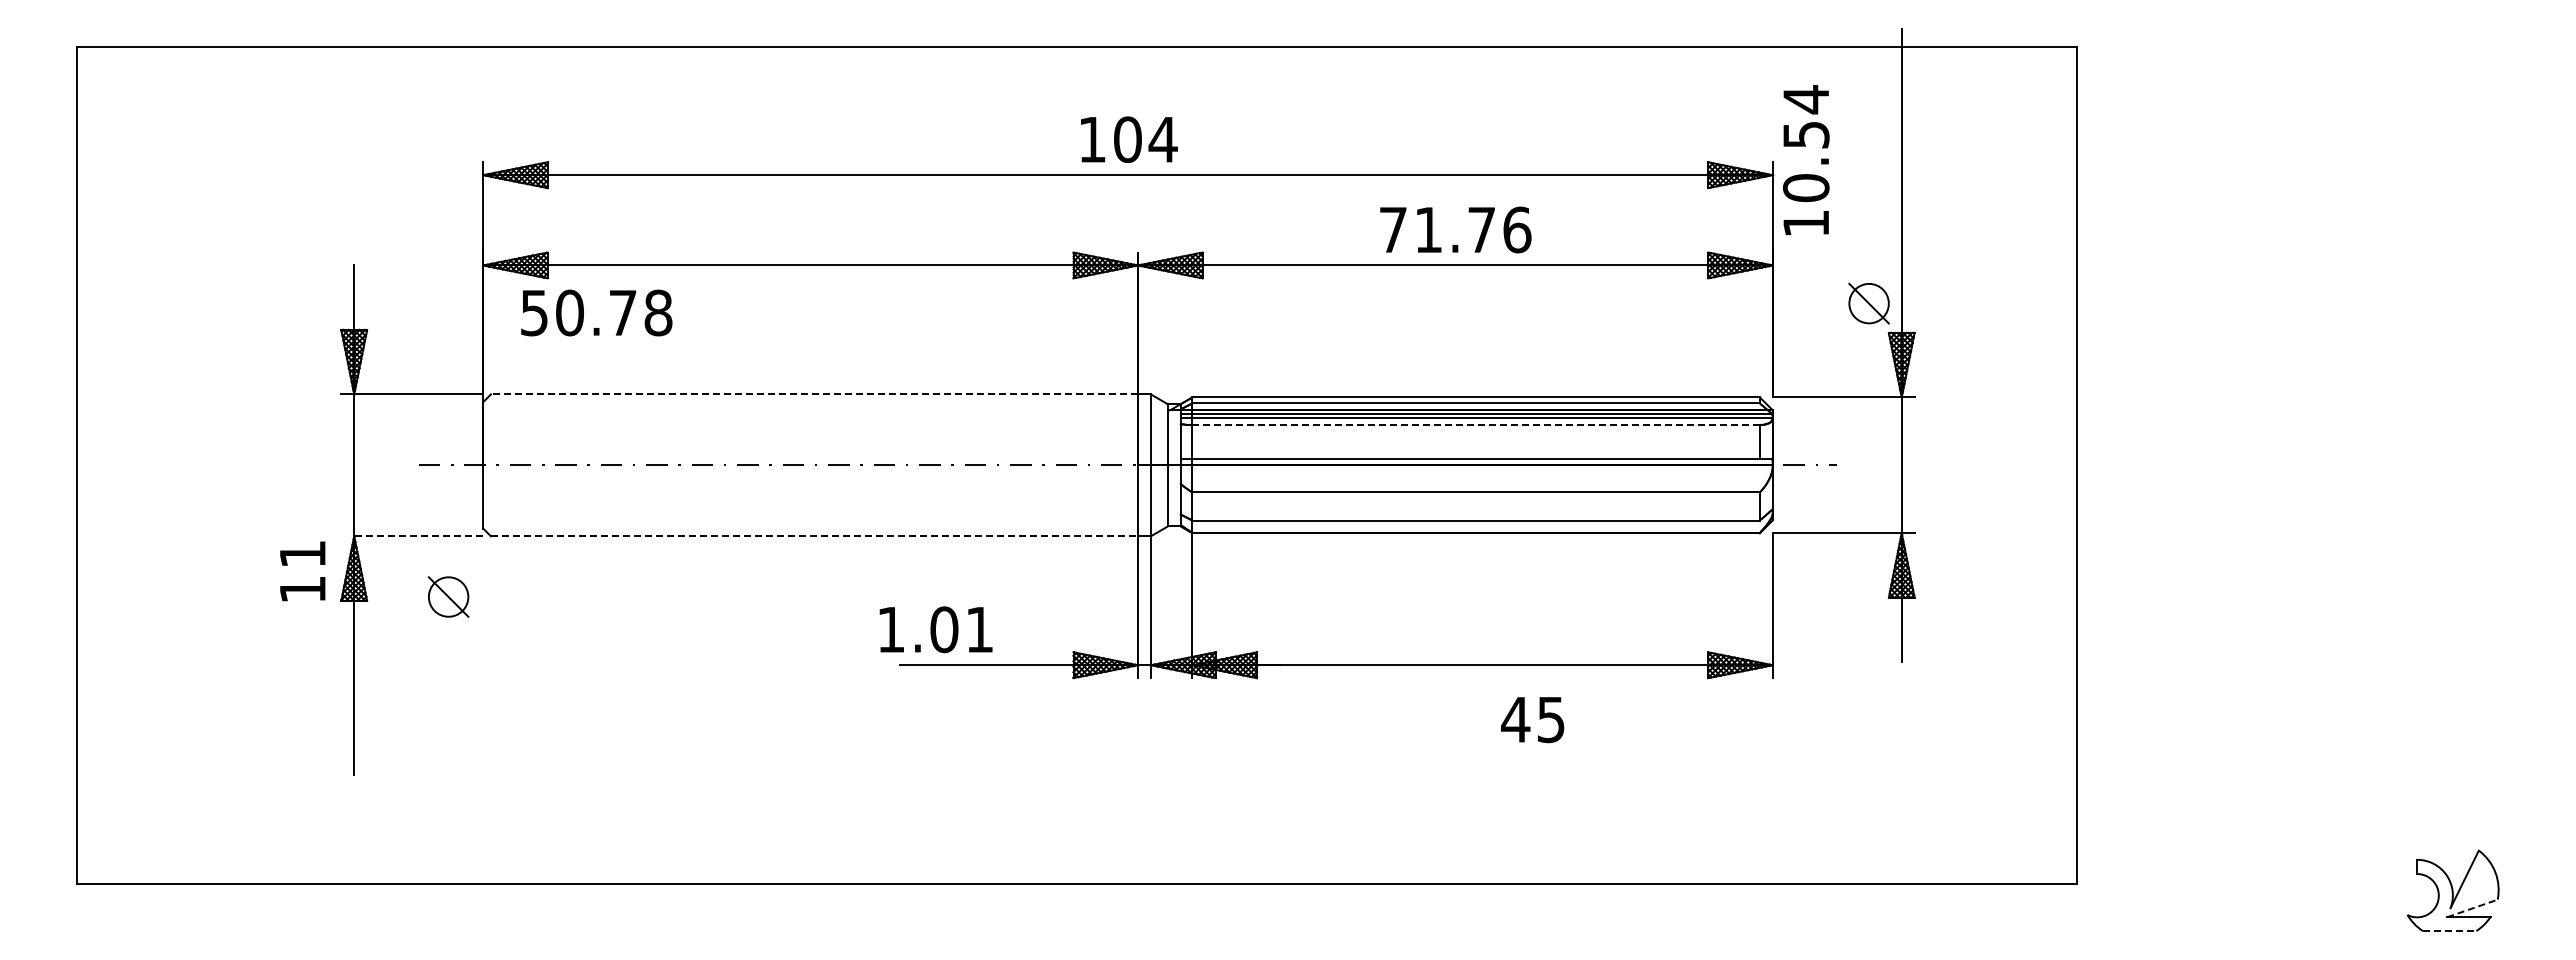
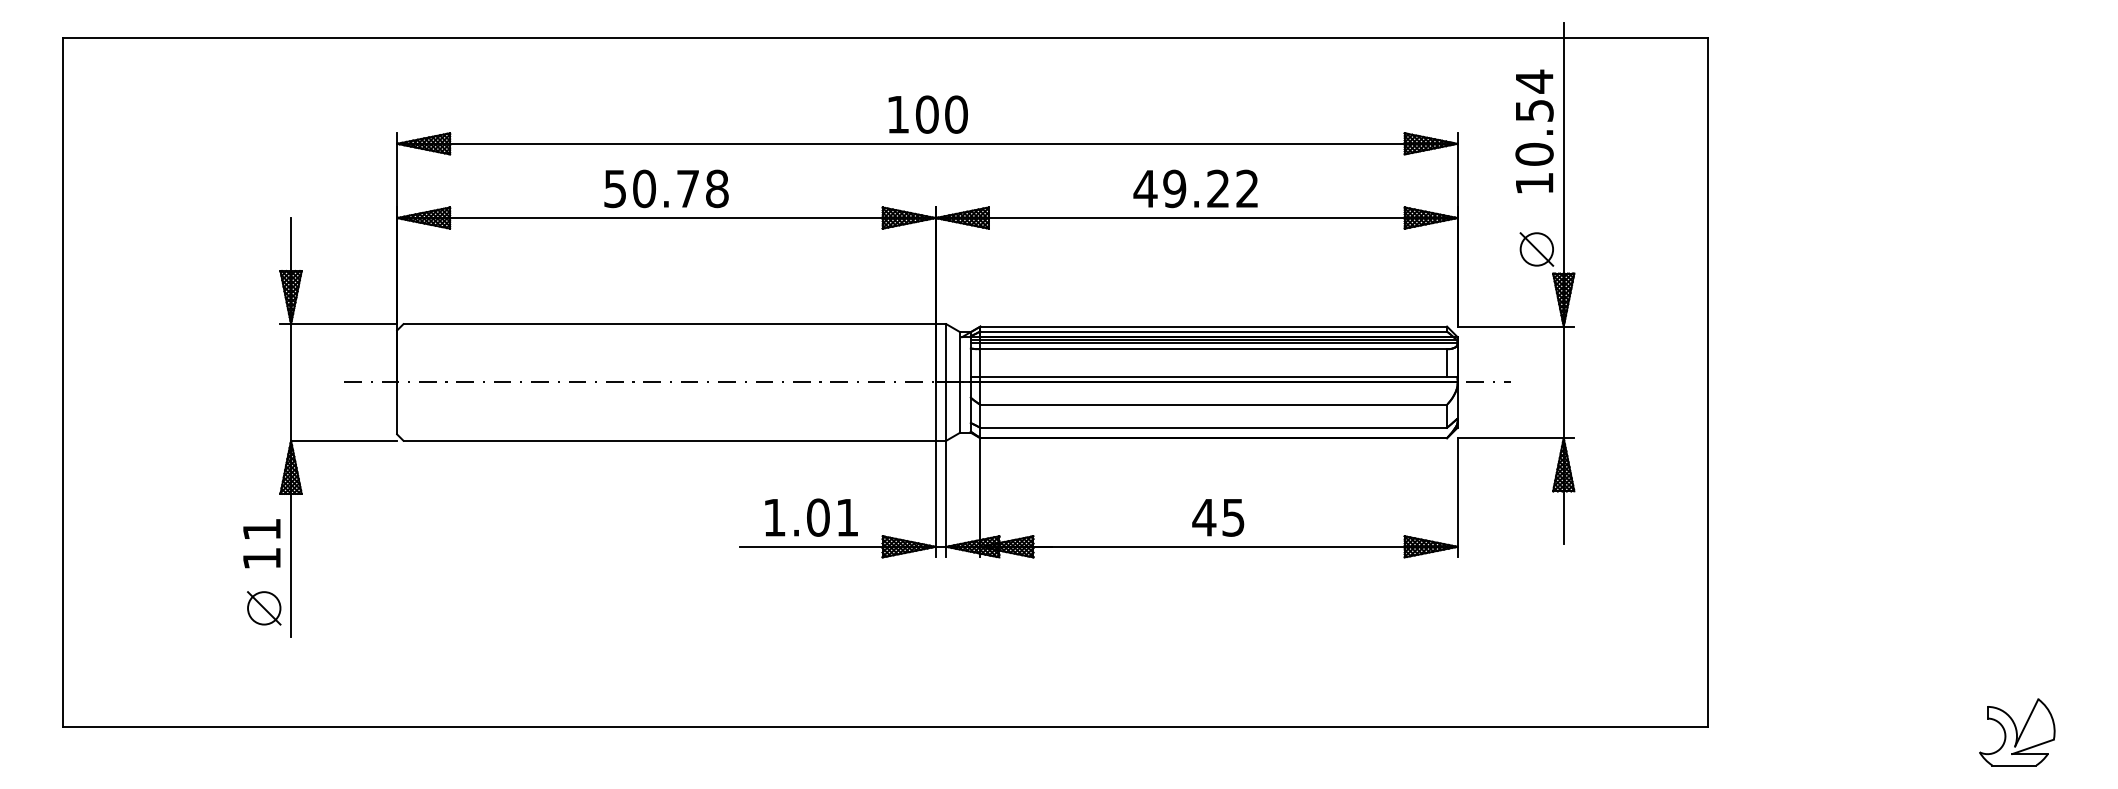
text: (1162, 139) -> (955, 114), 104 -> 100
text: (1806, 160) -> (1534, 131), moved
text: (1454, 229) -> (1195, 188), 71.76 -> 49.22
text: (596, 312) -> (666, 188), moved
line: (814, 394) -> (669, 324), dashed -> solid
line: (1476, 424) -> (1214, 348), dashed -> solid
line: (418, 536) -> (343, 440), dashed -> solid
line: (814, 536) -> (669, 440), dashed -> solid
text: (302, 571) -> (261, 543), moved
part: (448, 596) -> (264, 607), moved
text: (935, 629) -> (811, 517), moved
text: (1532, 720) -> (1218, 518), moved
line: (2472, 908) -> (2033, 746), dashed -> solid
line: (2449, 931) -> (2014, 765), dashed -> solid

